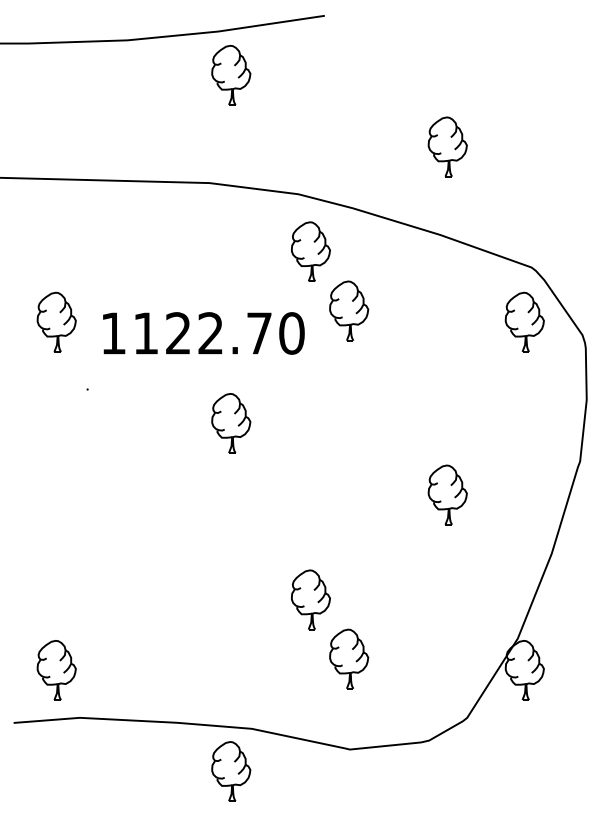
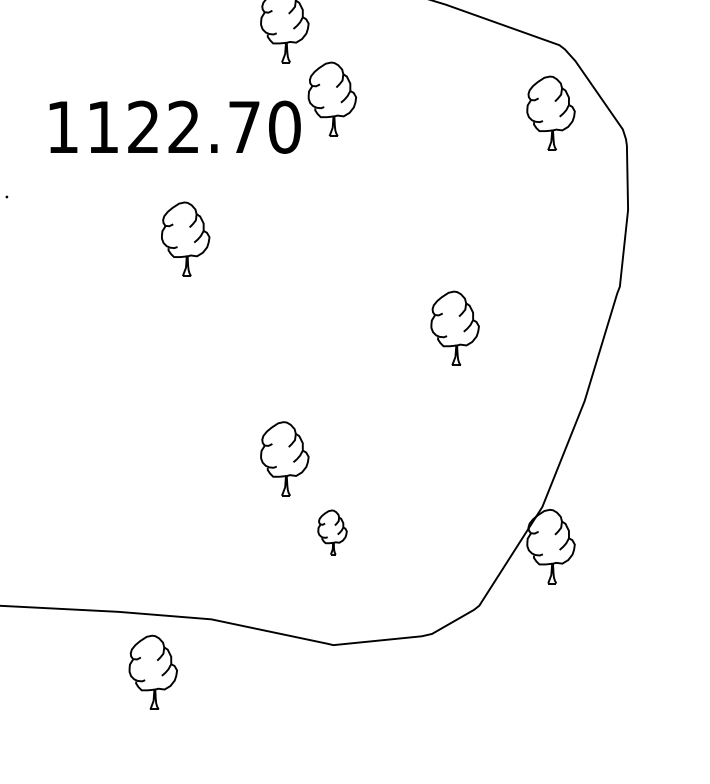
text: (203, 333) -> (174, 127), moved
part: (349, 658) -> (332, 531), size x0.6
part: (231, 771) -> (153, 672), moved

